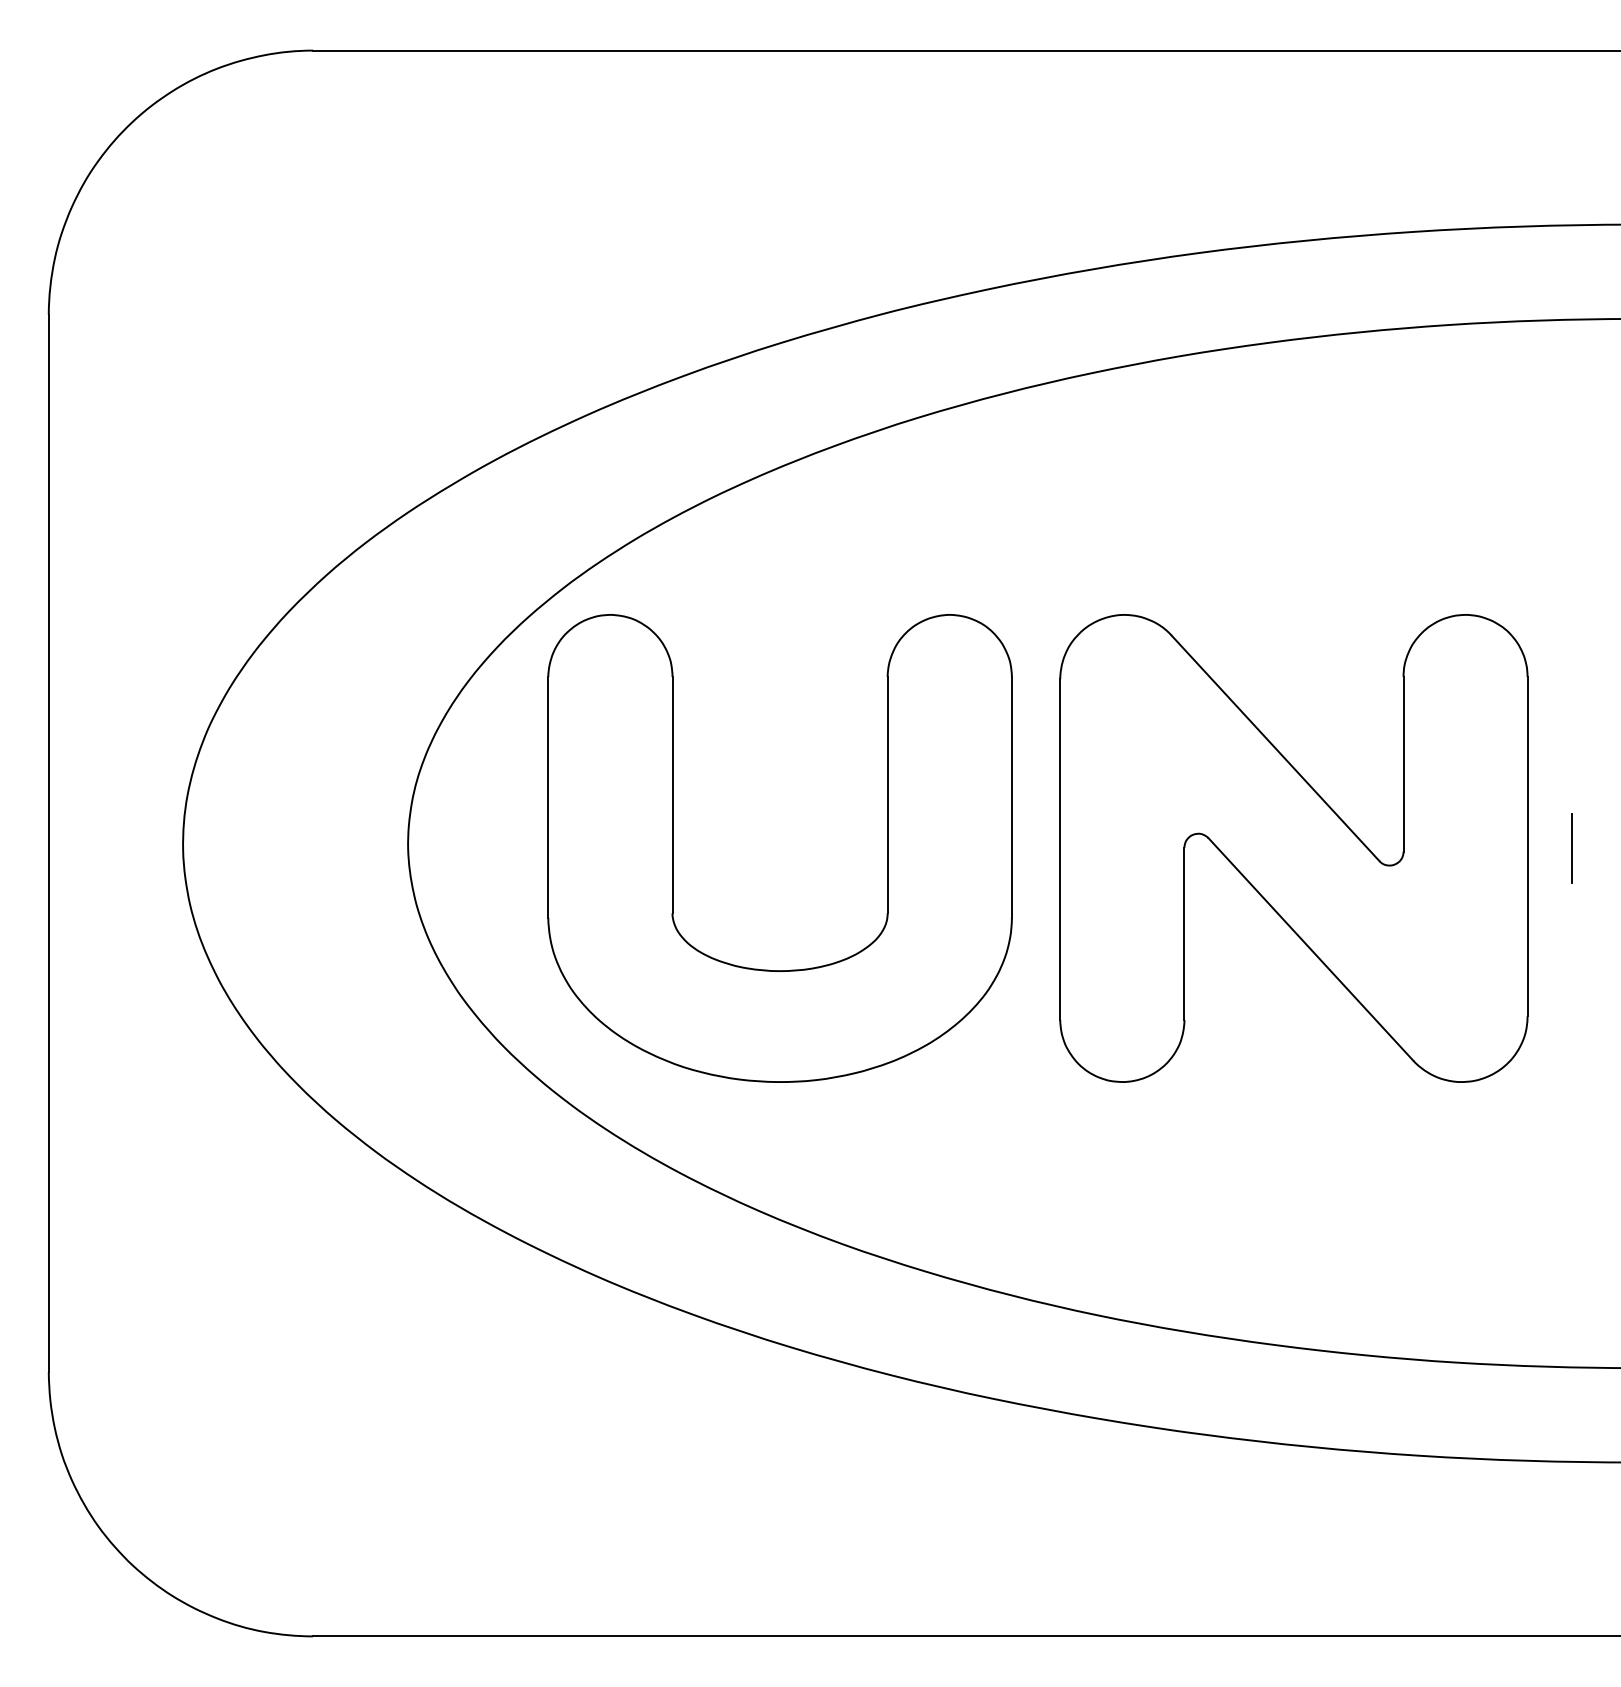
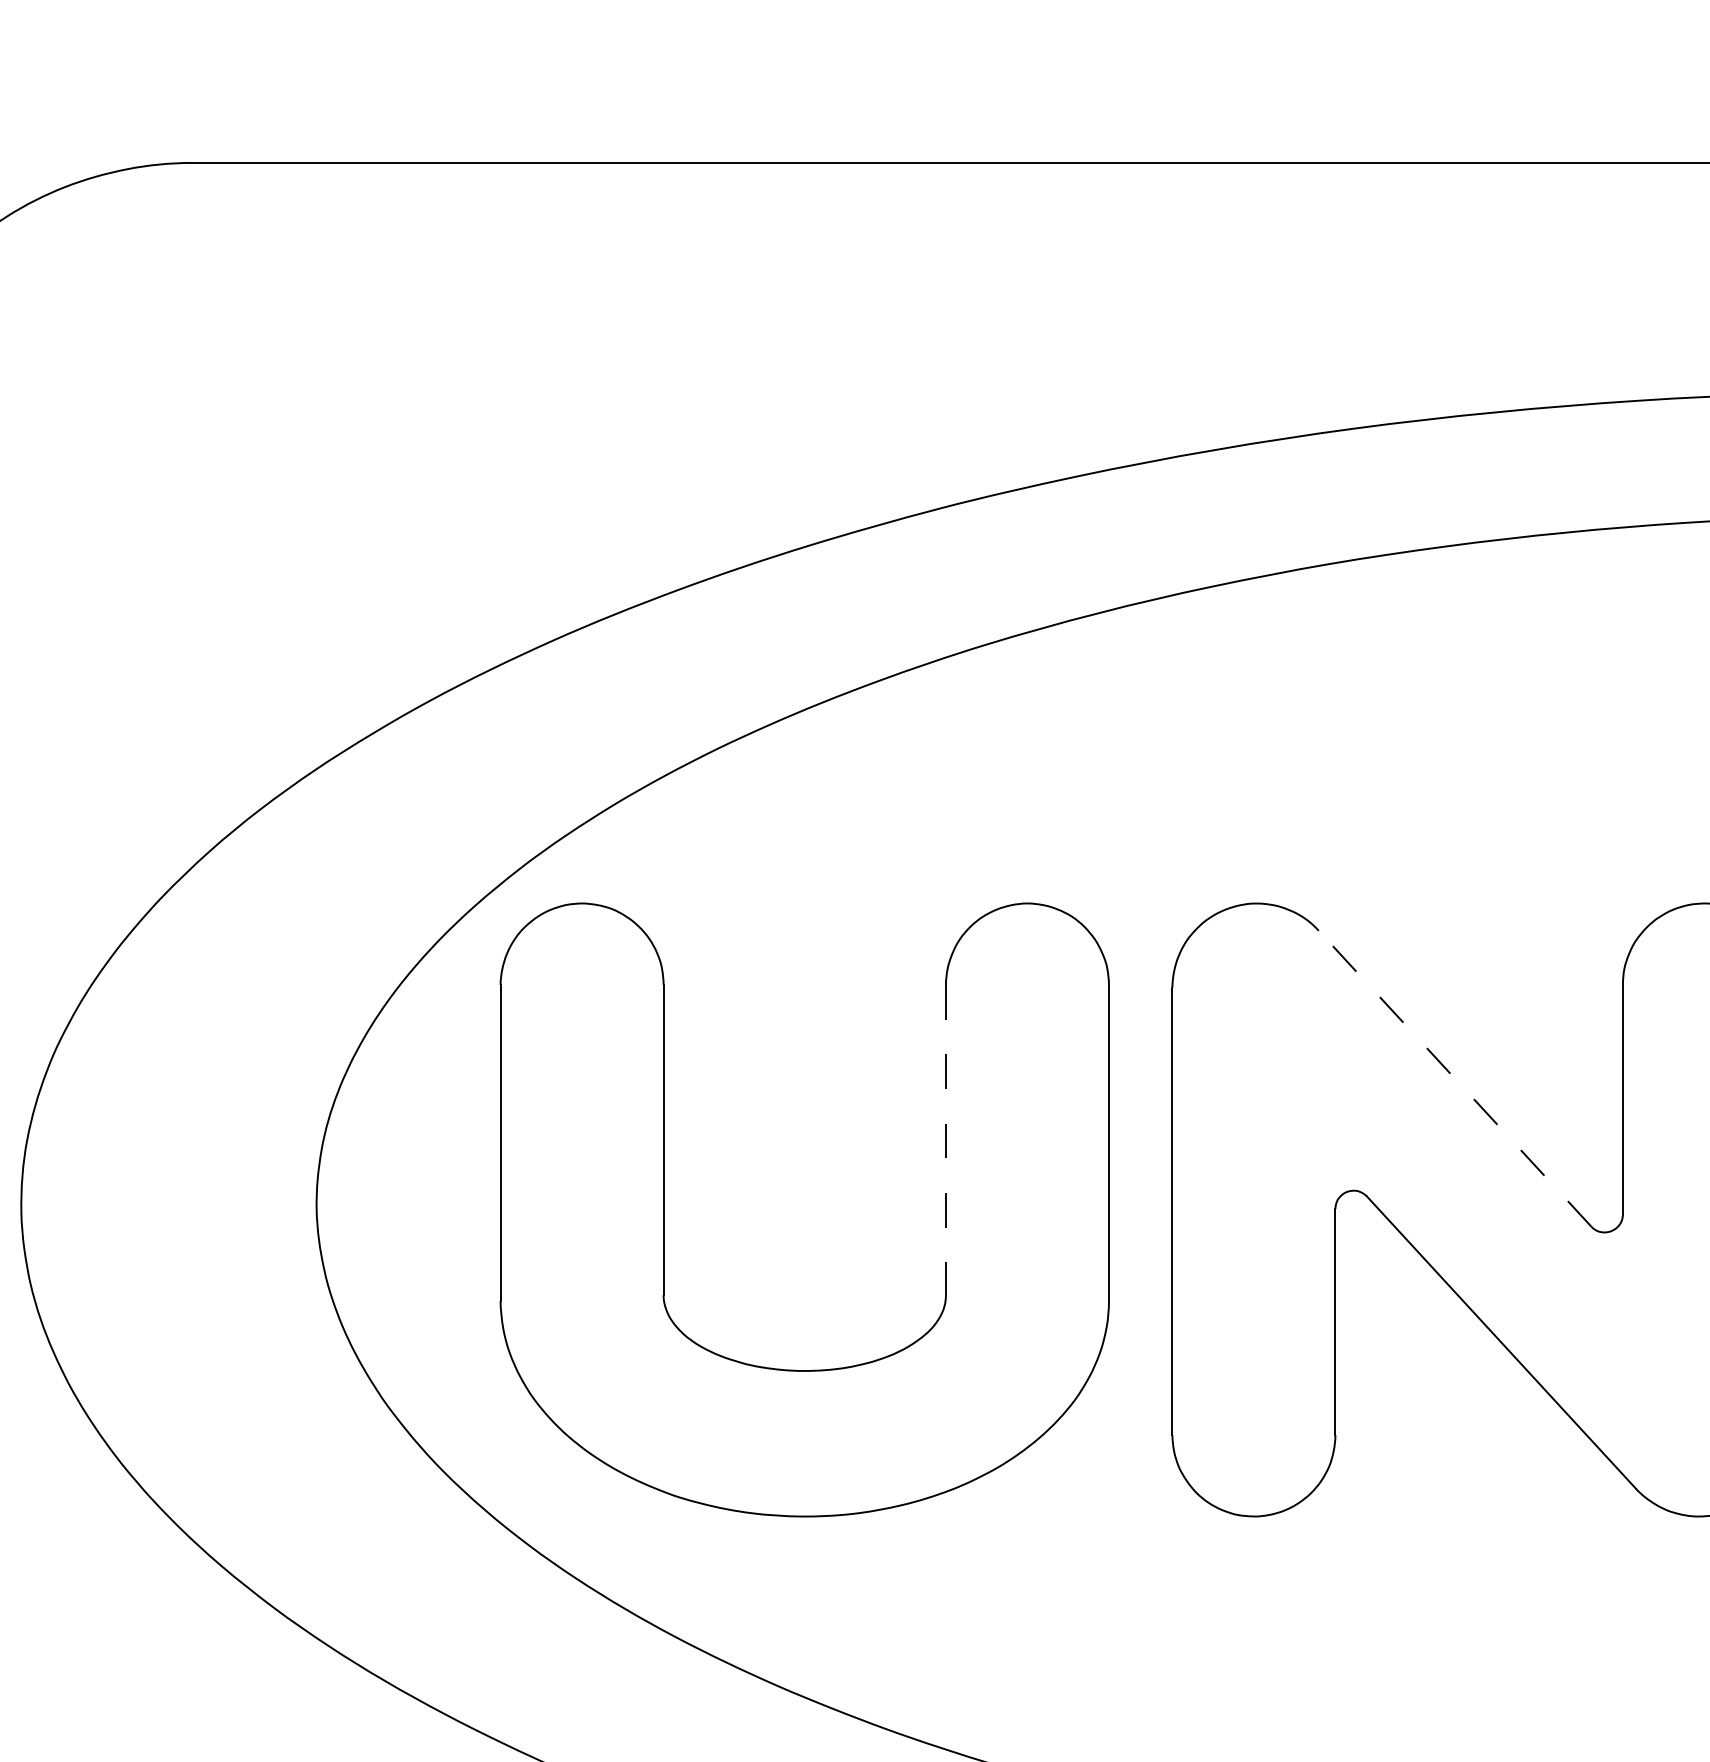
line: (1275, 748) -> (1454, 1078), solid -> dashed
line: (887, 795) -> (945, 1140), solid -> dashed

